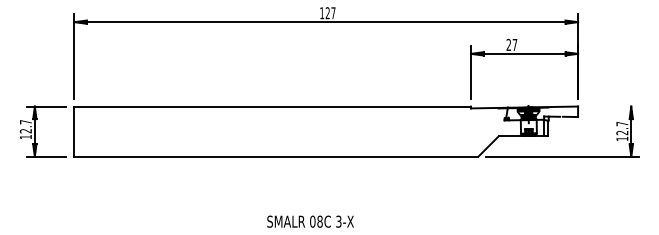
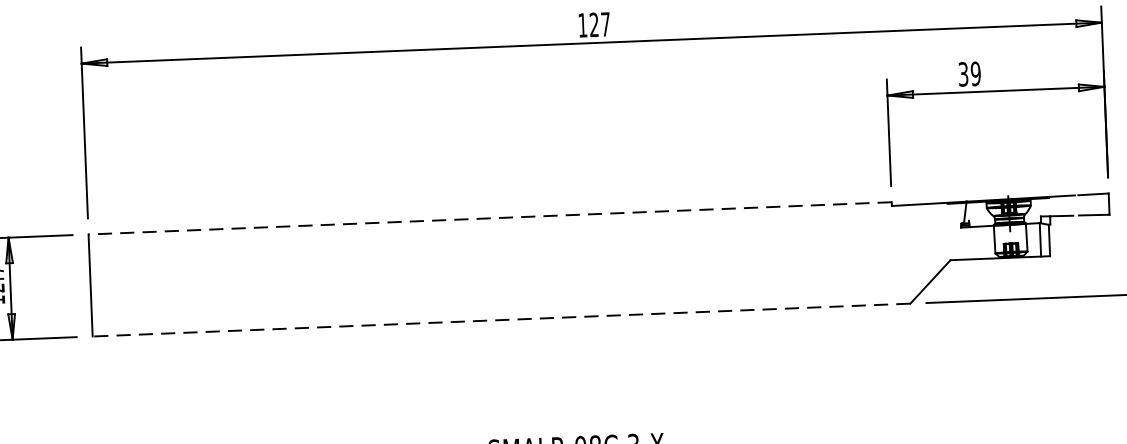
text: (511, 44) -> (968, 73), 27 -> 39
line: (272, 106) -> (489, 218), solid -> dashed
line: (276, 156) -> (502, 319), solid -> dashed

